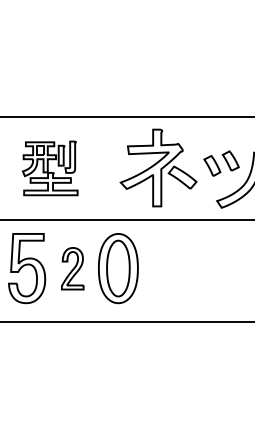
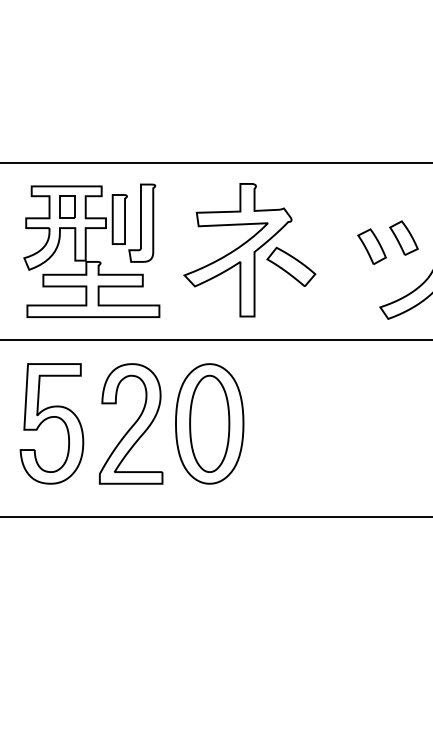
part: (158, 167) -> (249, 249), moved
part: (50, 168) -> (92, 251), size x1.43
part: (72, 268) -> (130, 423), size x1.67

